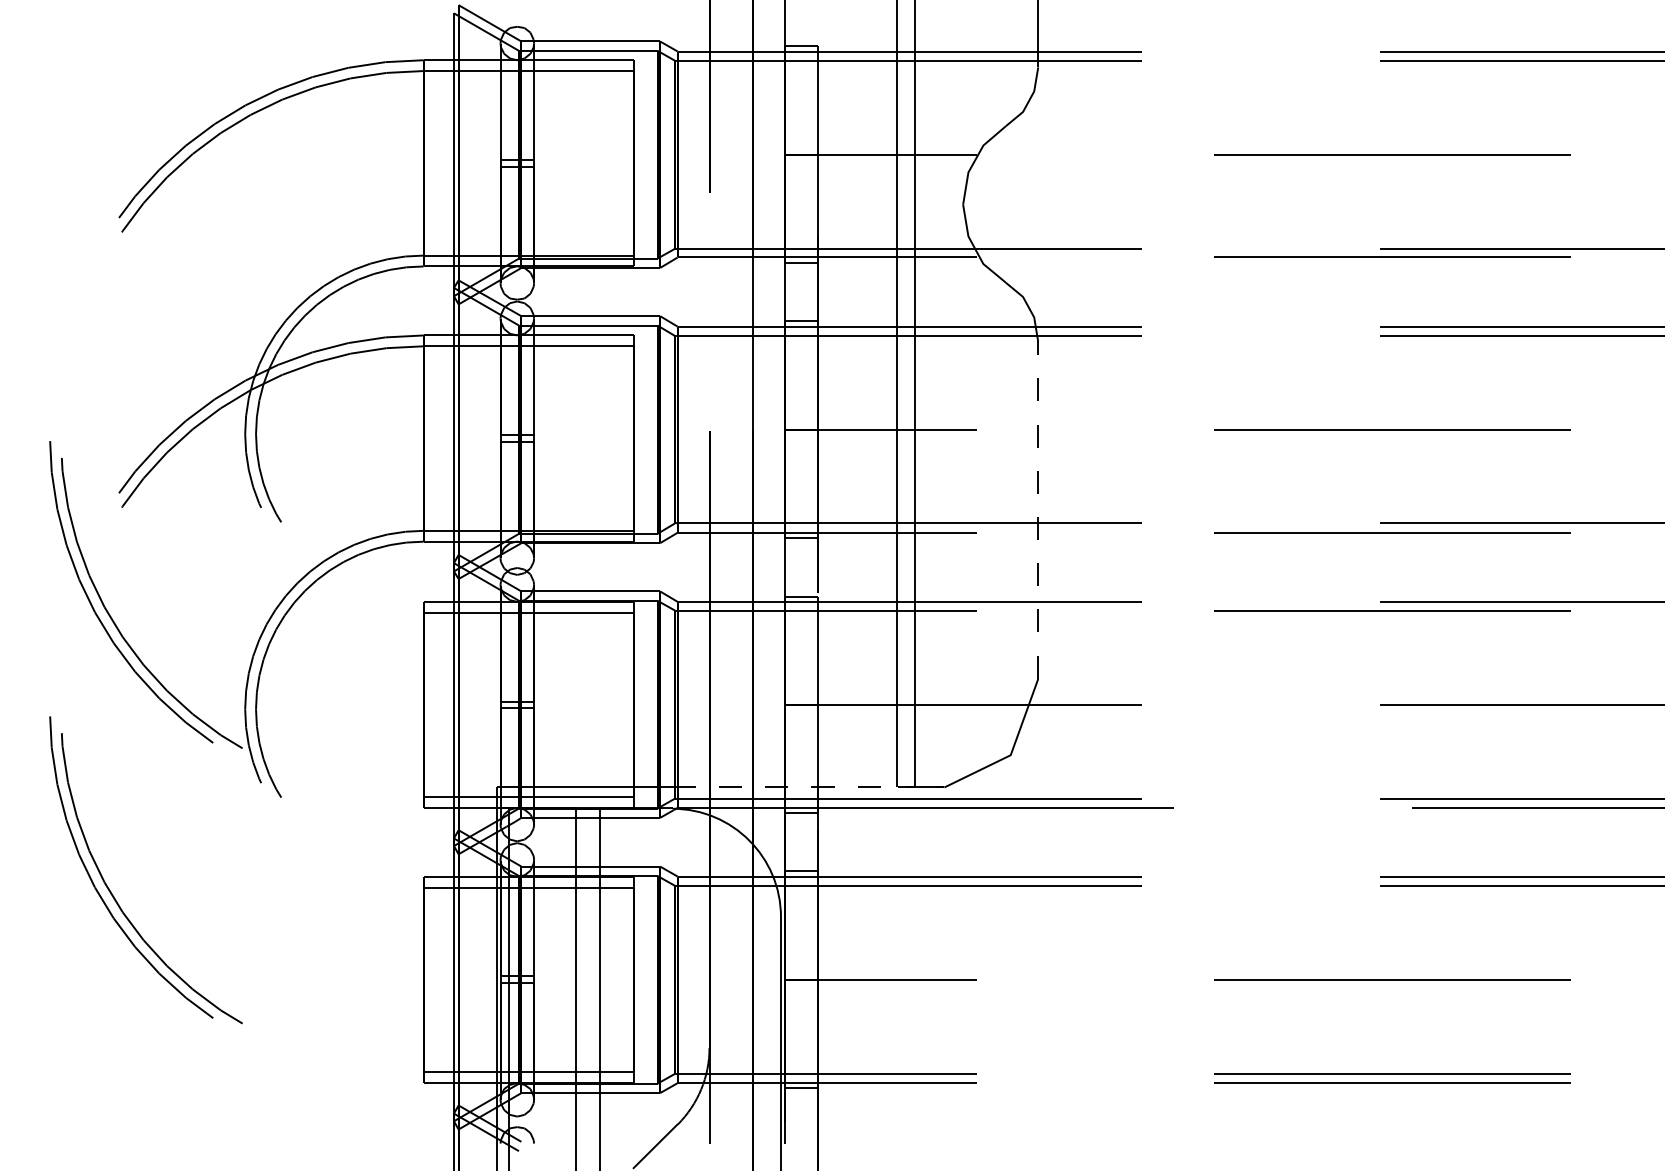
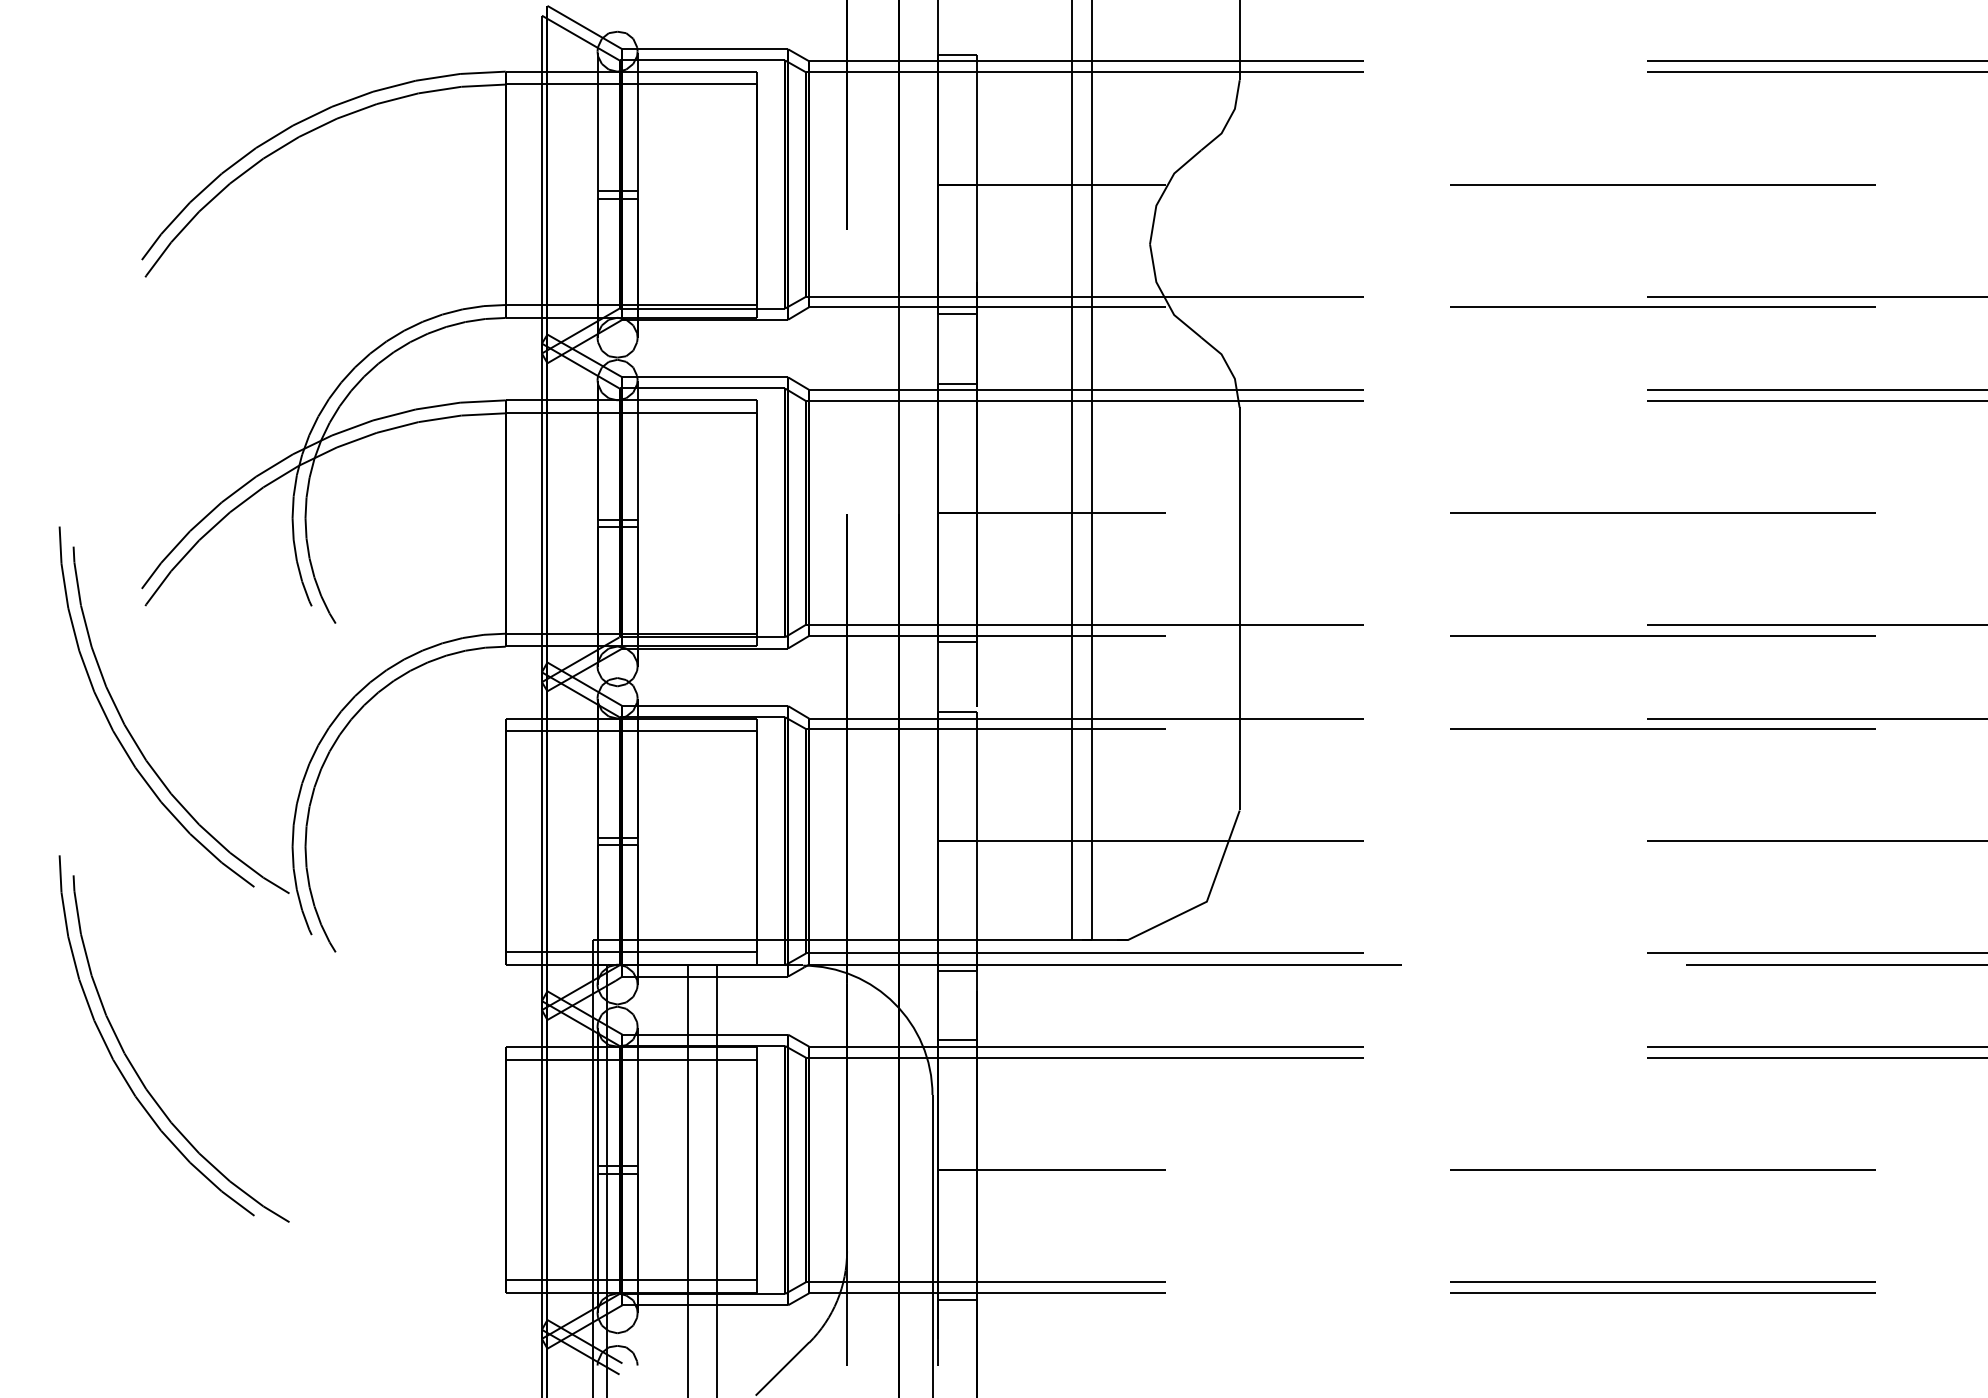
line: (1038, 509) -> (1239, 608), dashed -> solid
line: (785, 786) -> (937, 939), dashed -> solid

